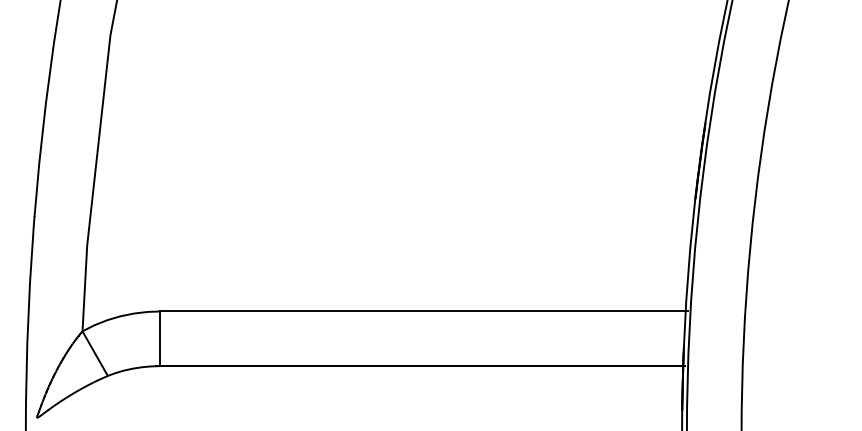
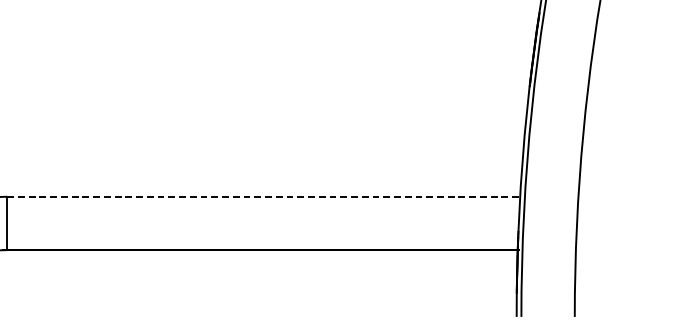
line: (424, 311) -> (265, 196), solid -> dashed

